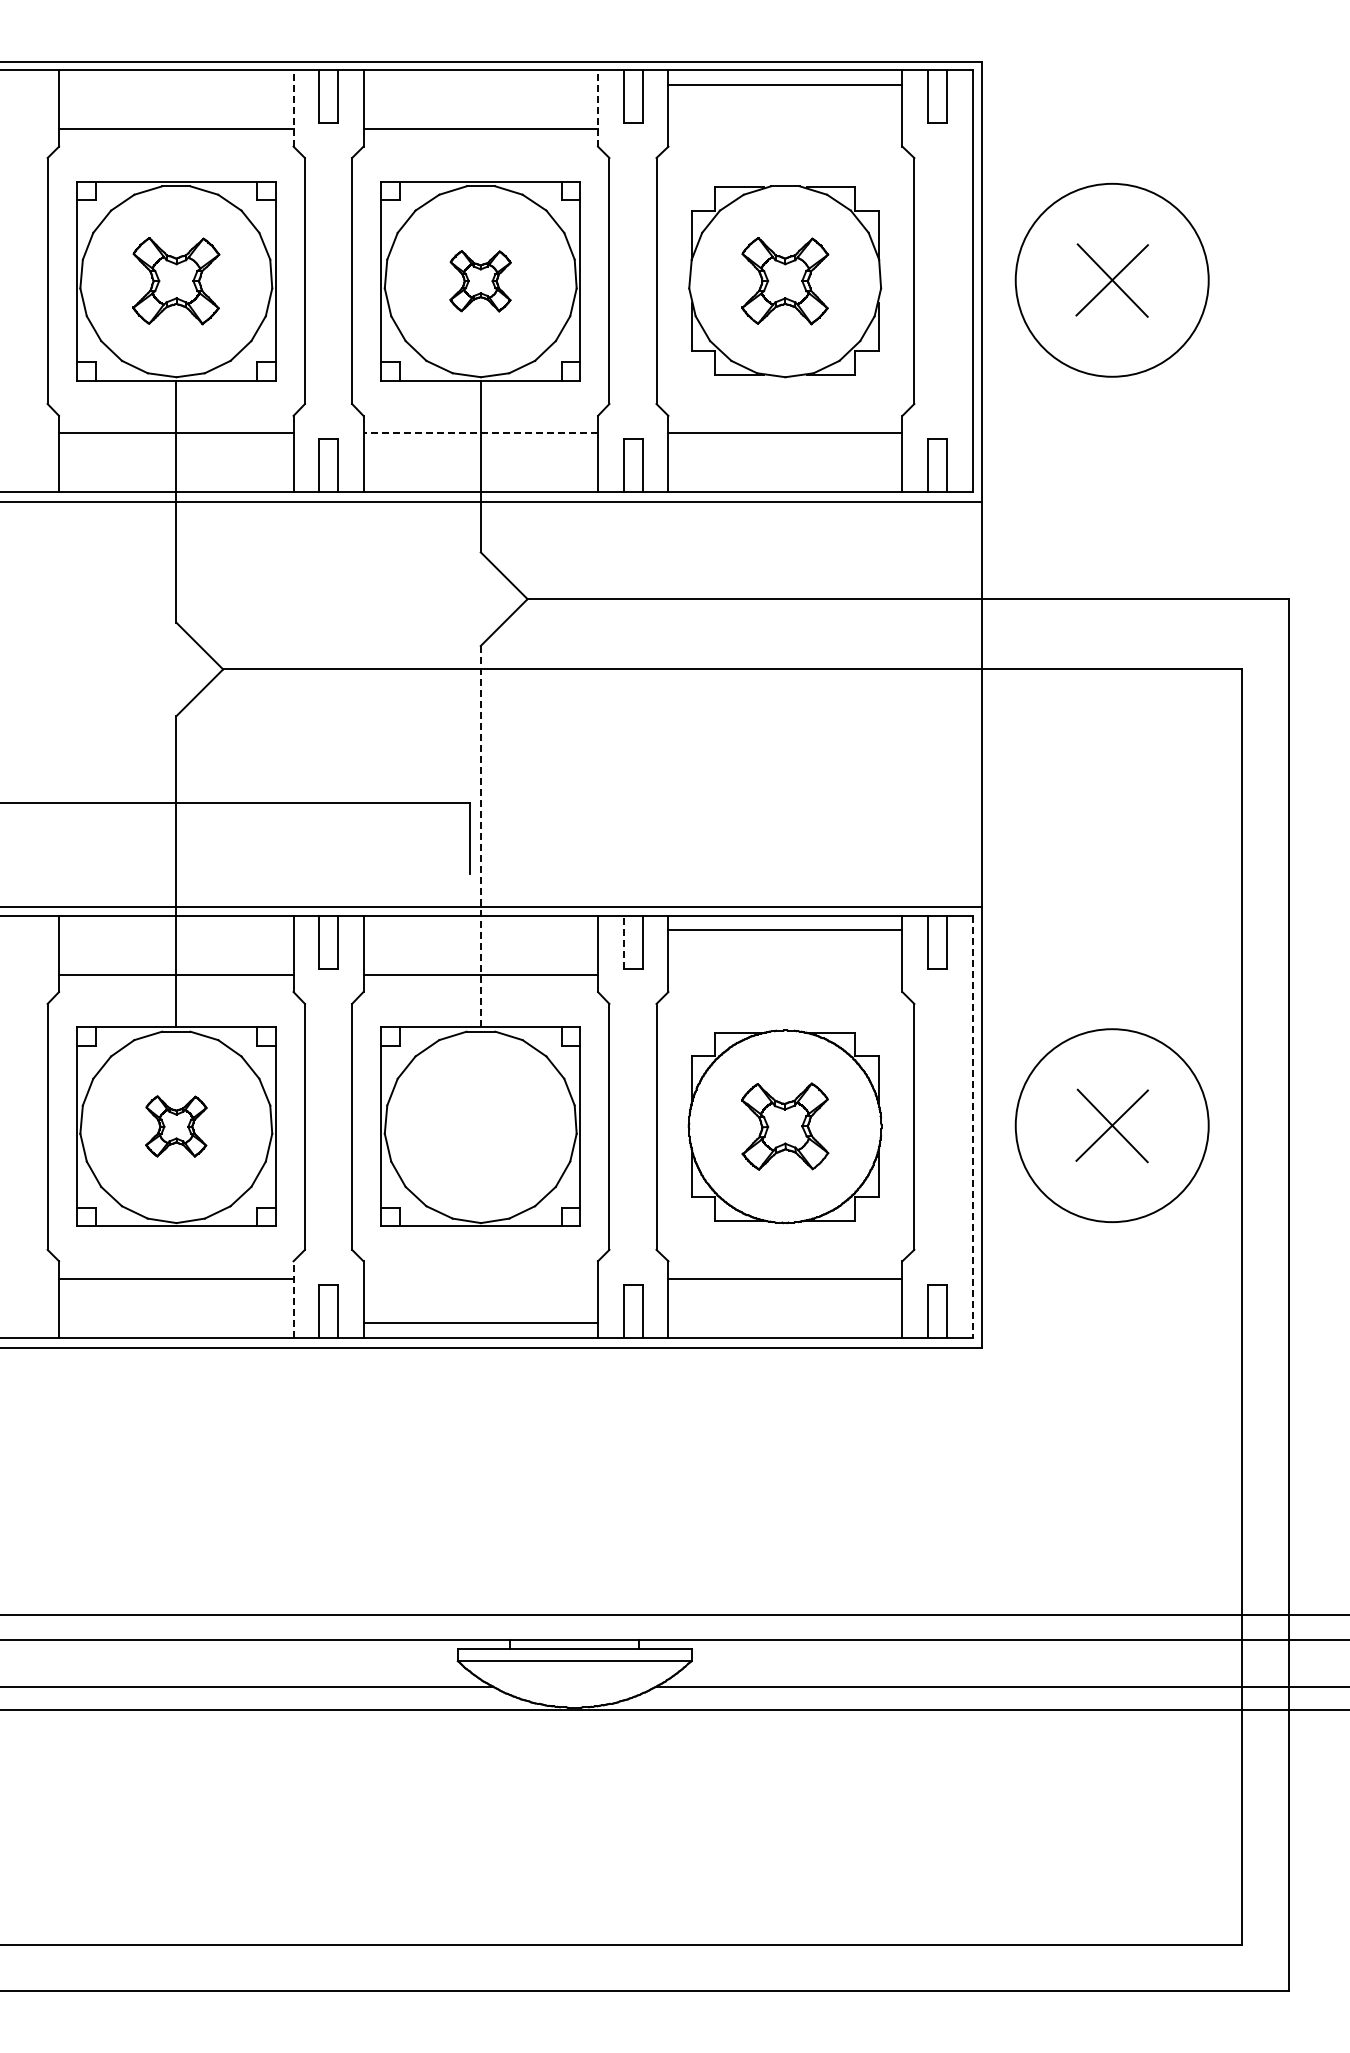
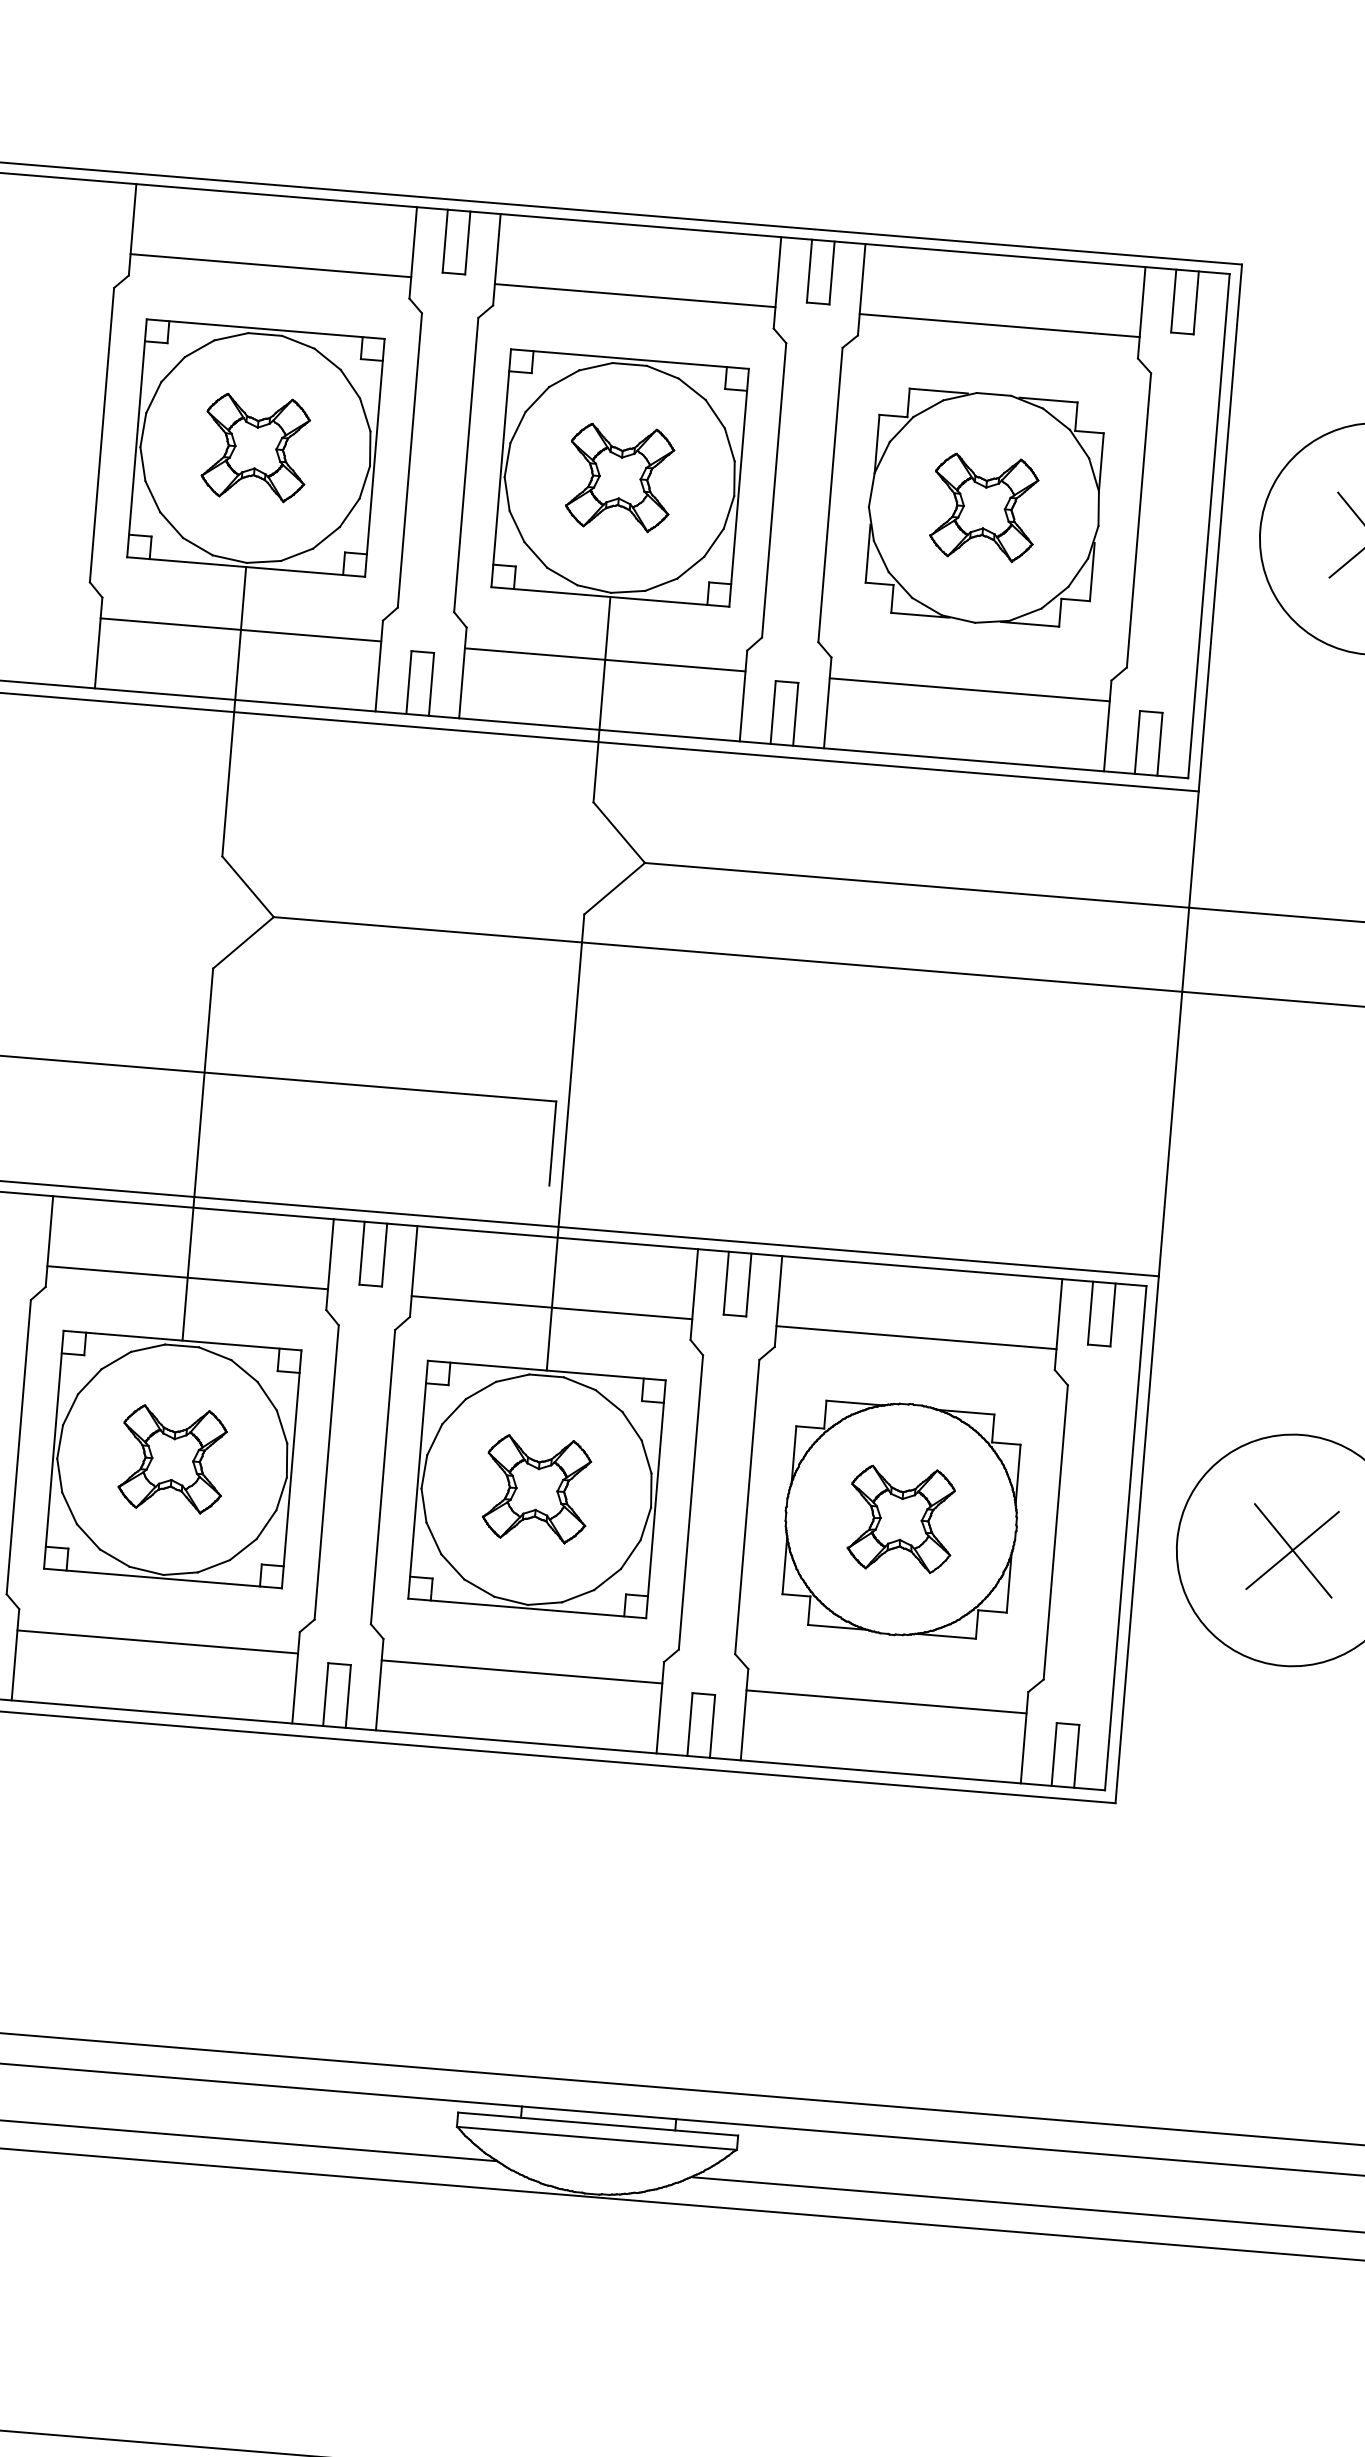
line: (785, 84) -> (999, 325), moved
line: (293, 107) -> (413, 251), dashed -> solid
line: (598, 107) -> (778, 281), dashed -> solid
part: (480, 281) -> (619, 478), size x1.43
line: (480, 433) -> (604, 660), dashed -> solid
line: (480, 836) -> (565, 1142), dashed -> solid
line: (785, 929) -> (916, 1337), moved
line: (623, 941) -> (726, 1282), dashed -> solid
part: (176, 1126) -> (173, 1459), size x1.43
part: (480, 1126) -> (536, 1489), added
line: (972, 1126) -> (1125, 1537), dashed -> solid
line: (293, 1298) -> (296, 1676), dashed -> solid
line: (480, 1323) -> (521, 1672), moved

